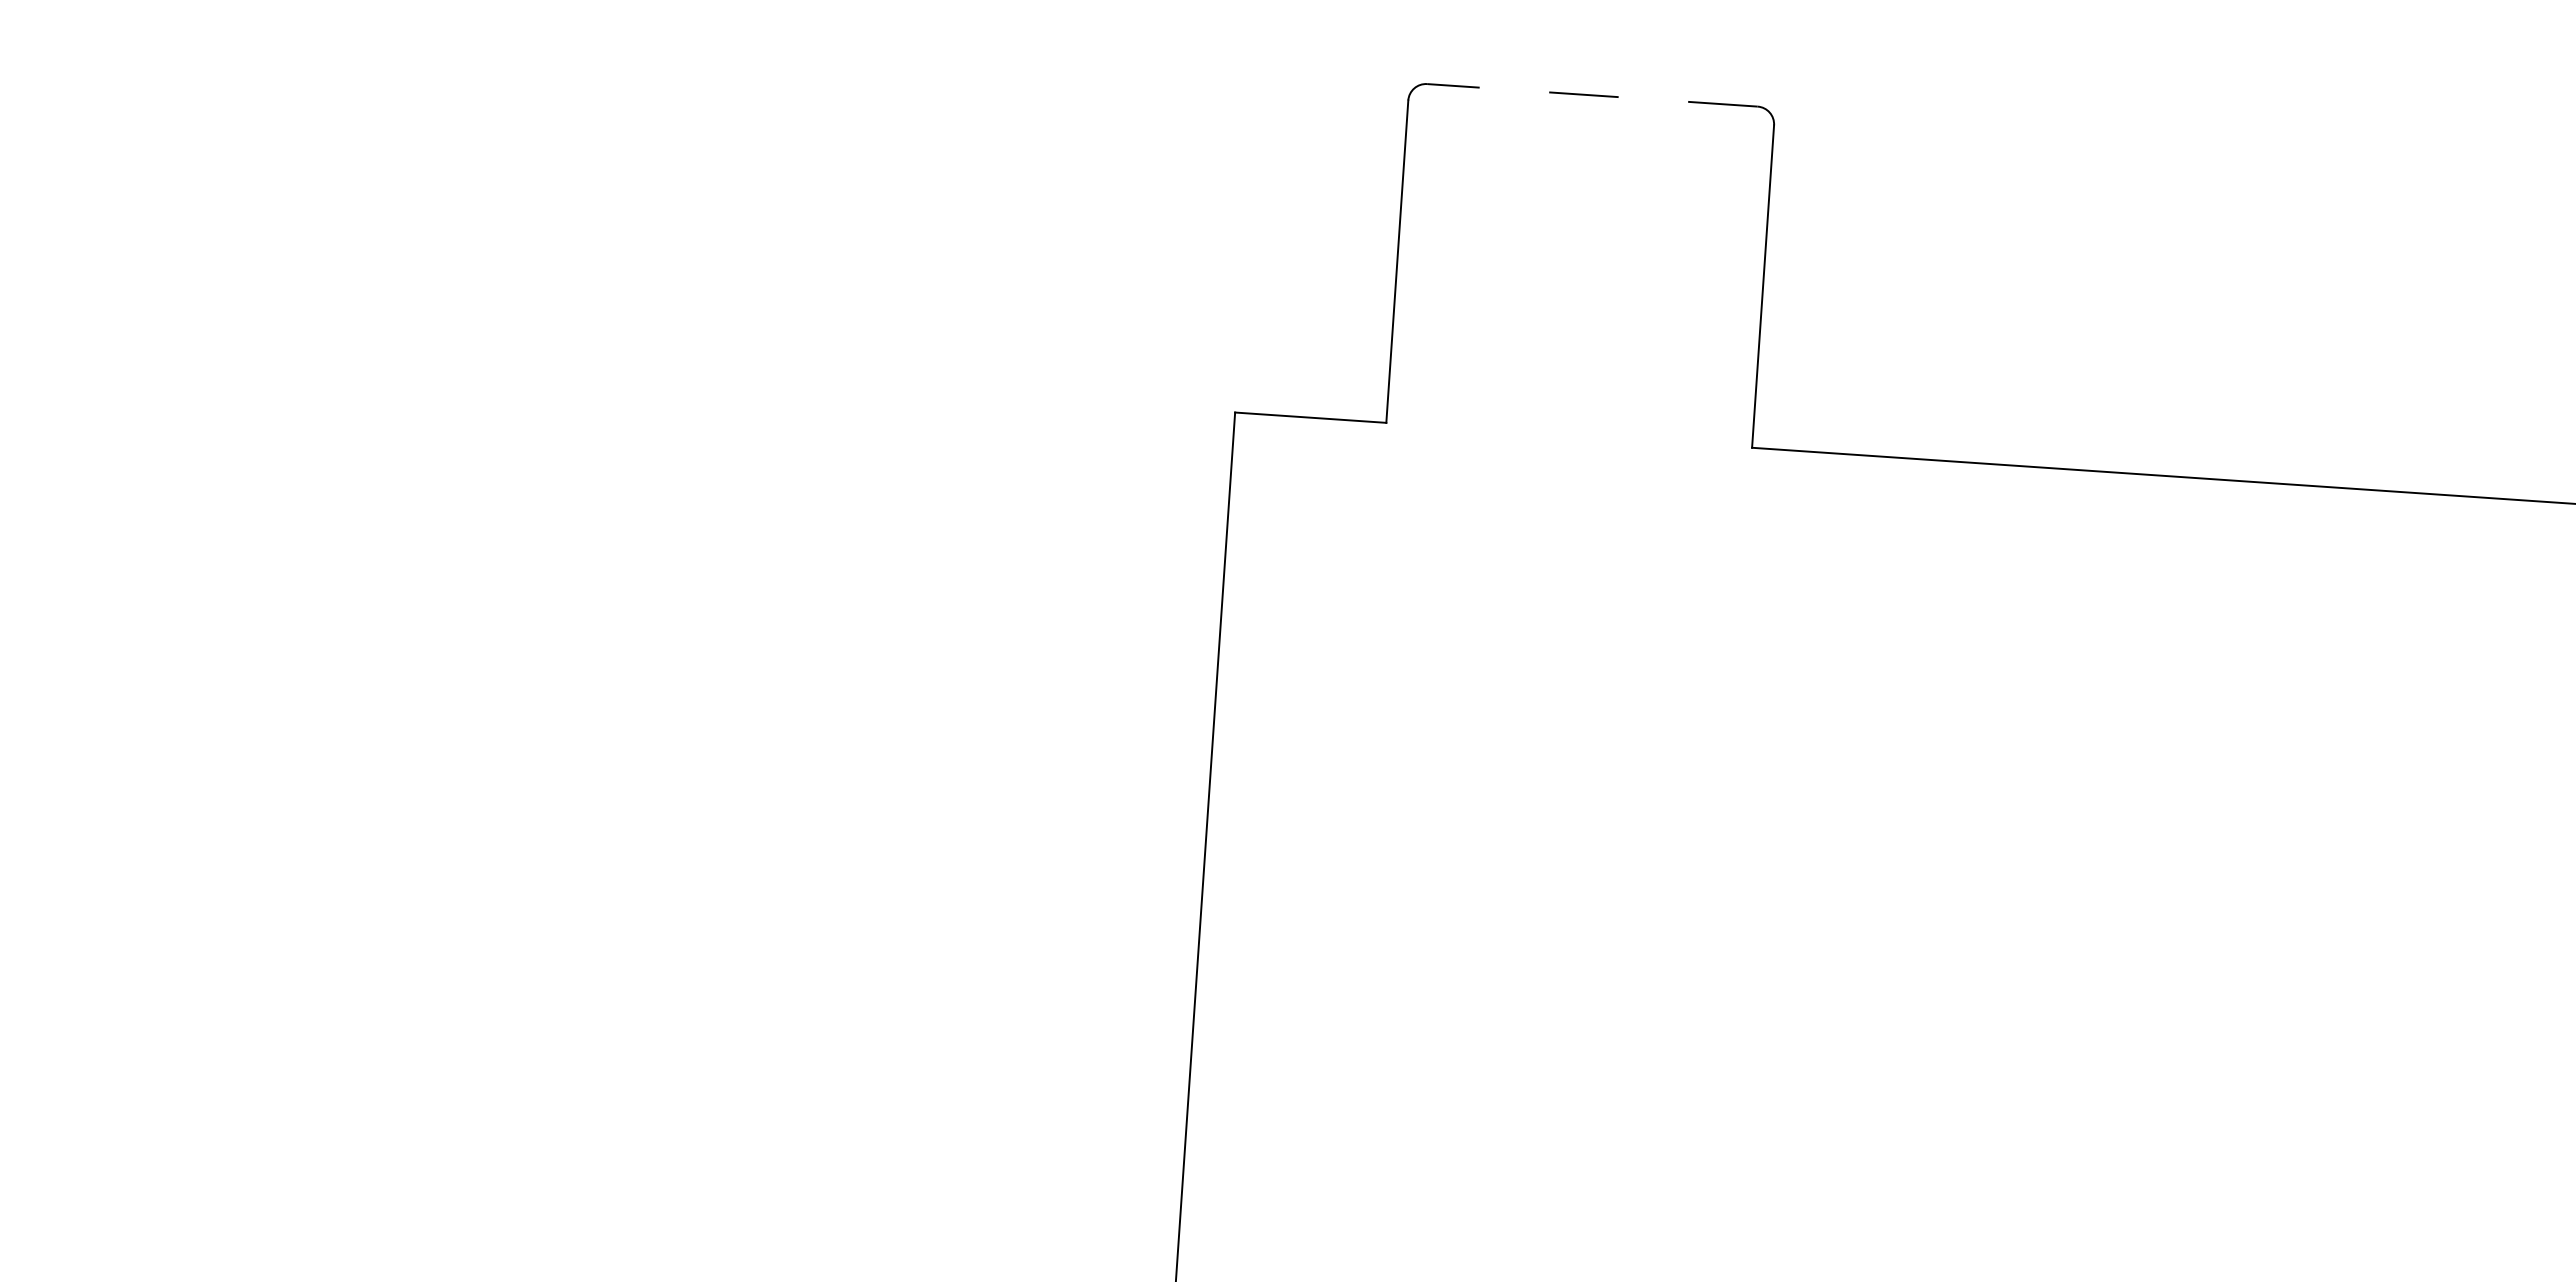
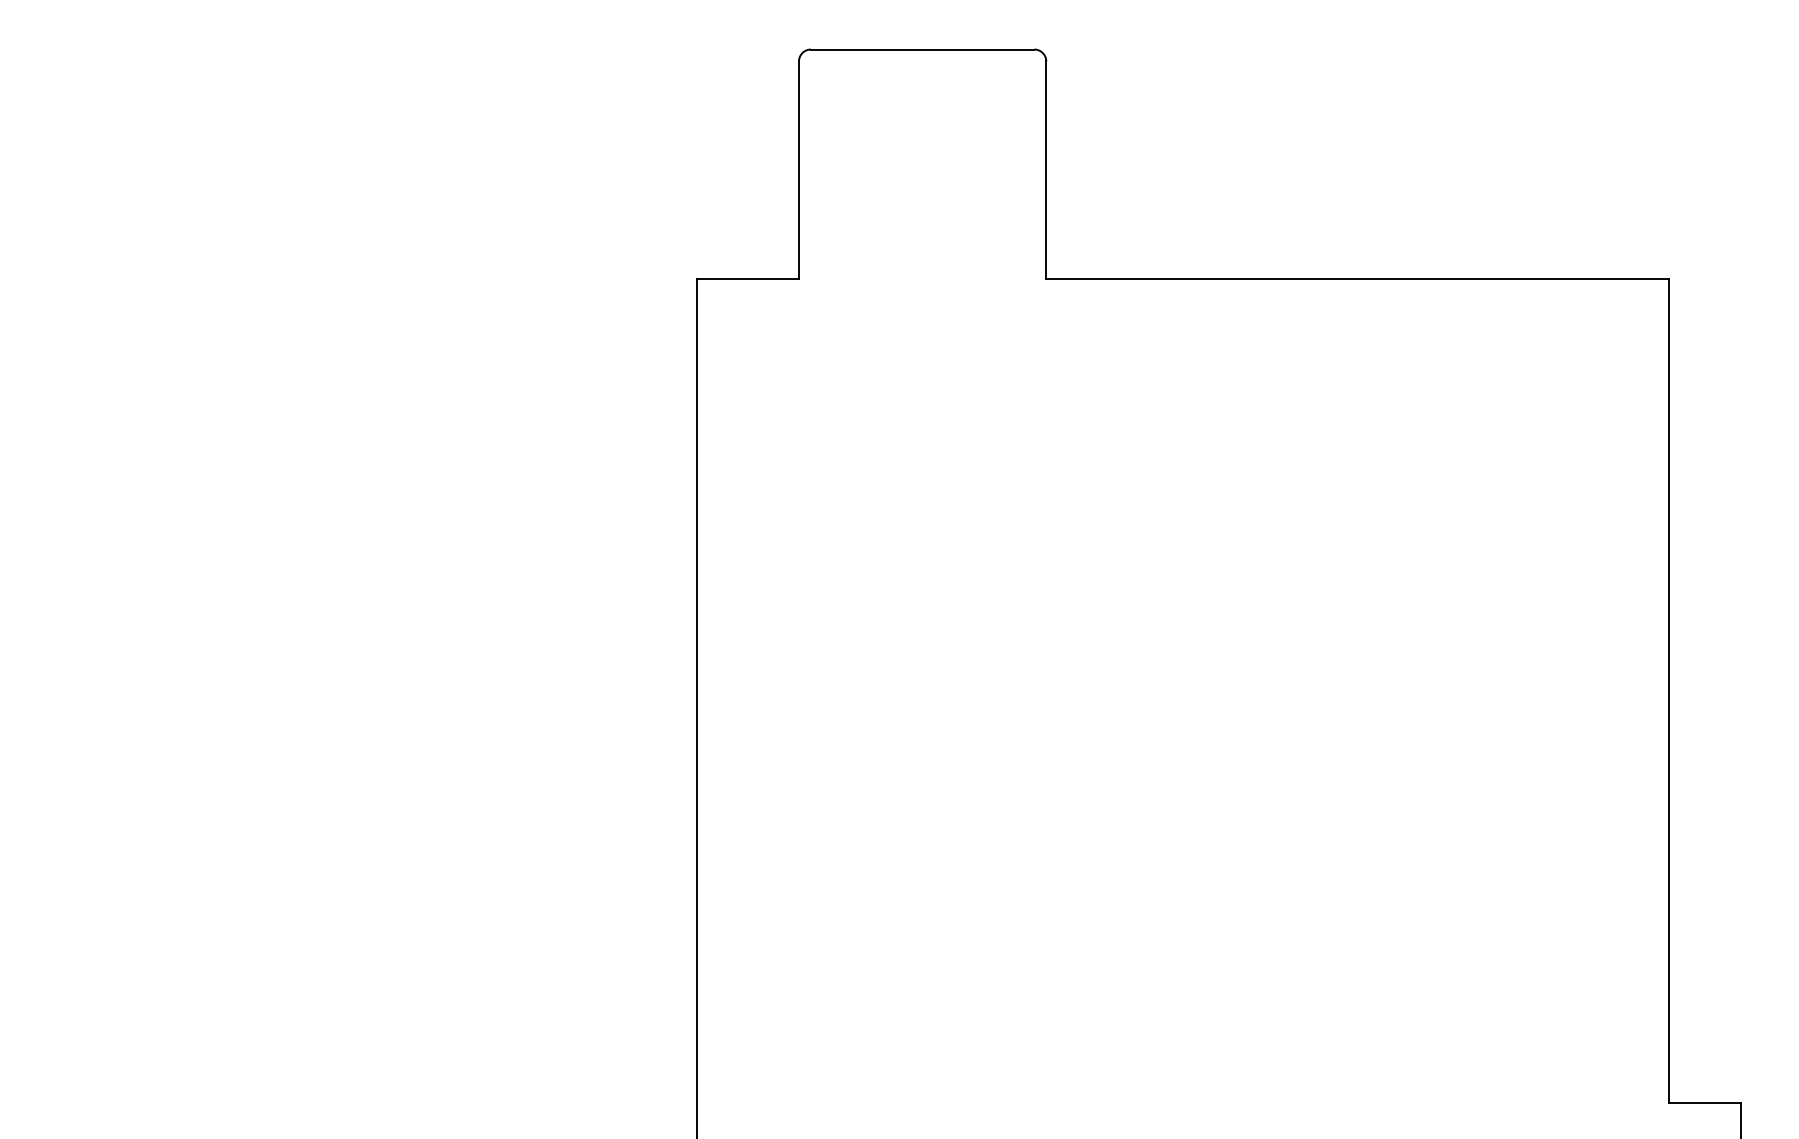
line: (1592, 95) -> (922, 49), dashed -> solid

